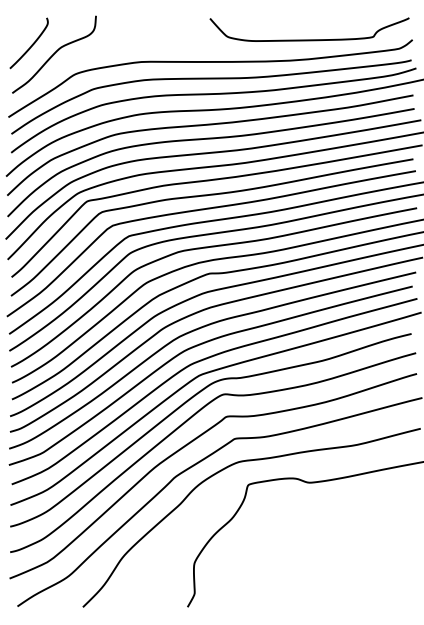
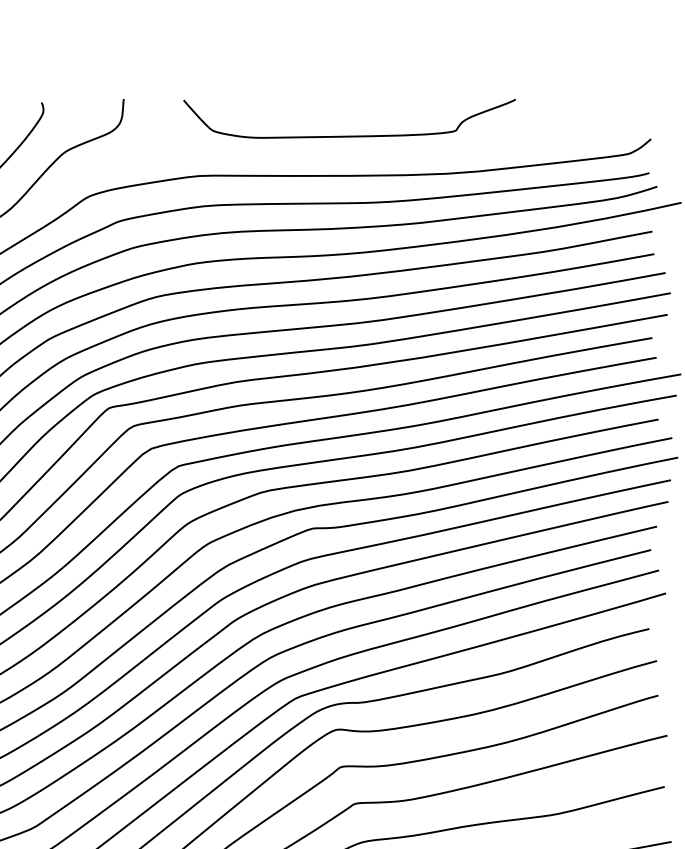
curve: (309, 39) -> (349, 135), moved

